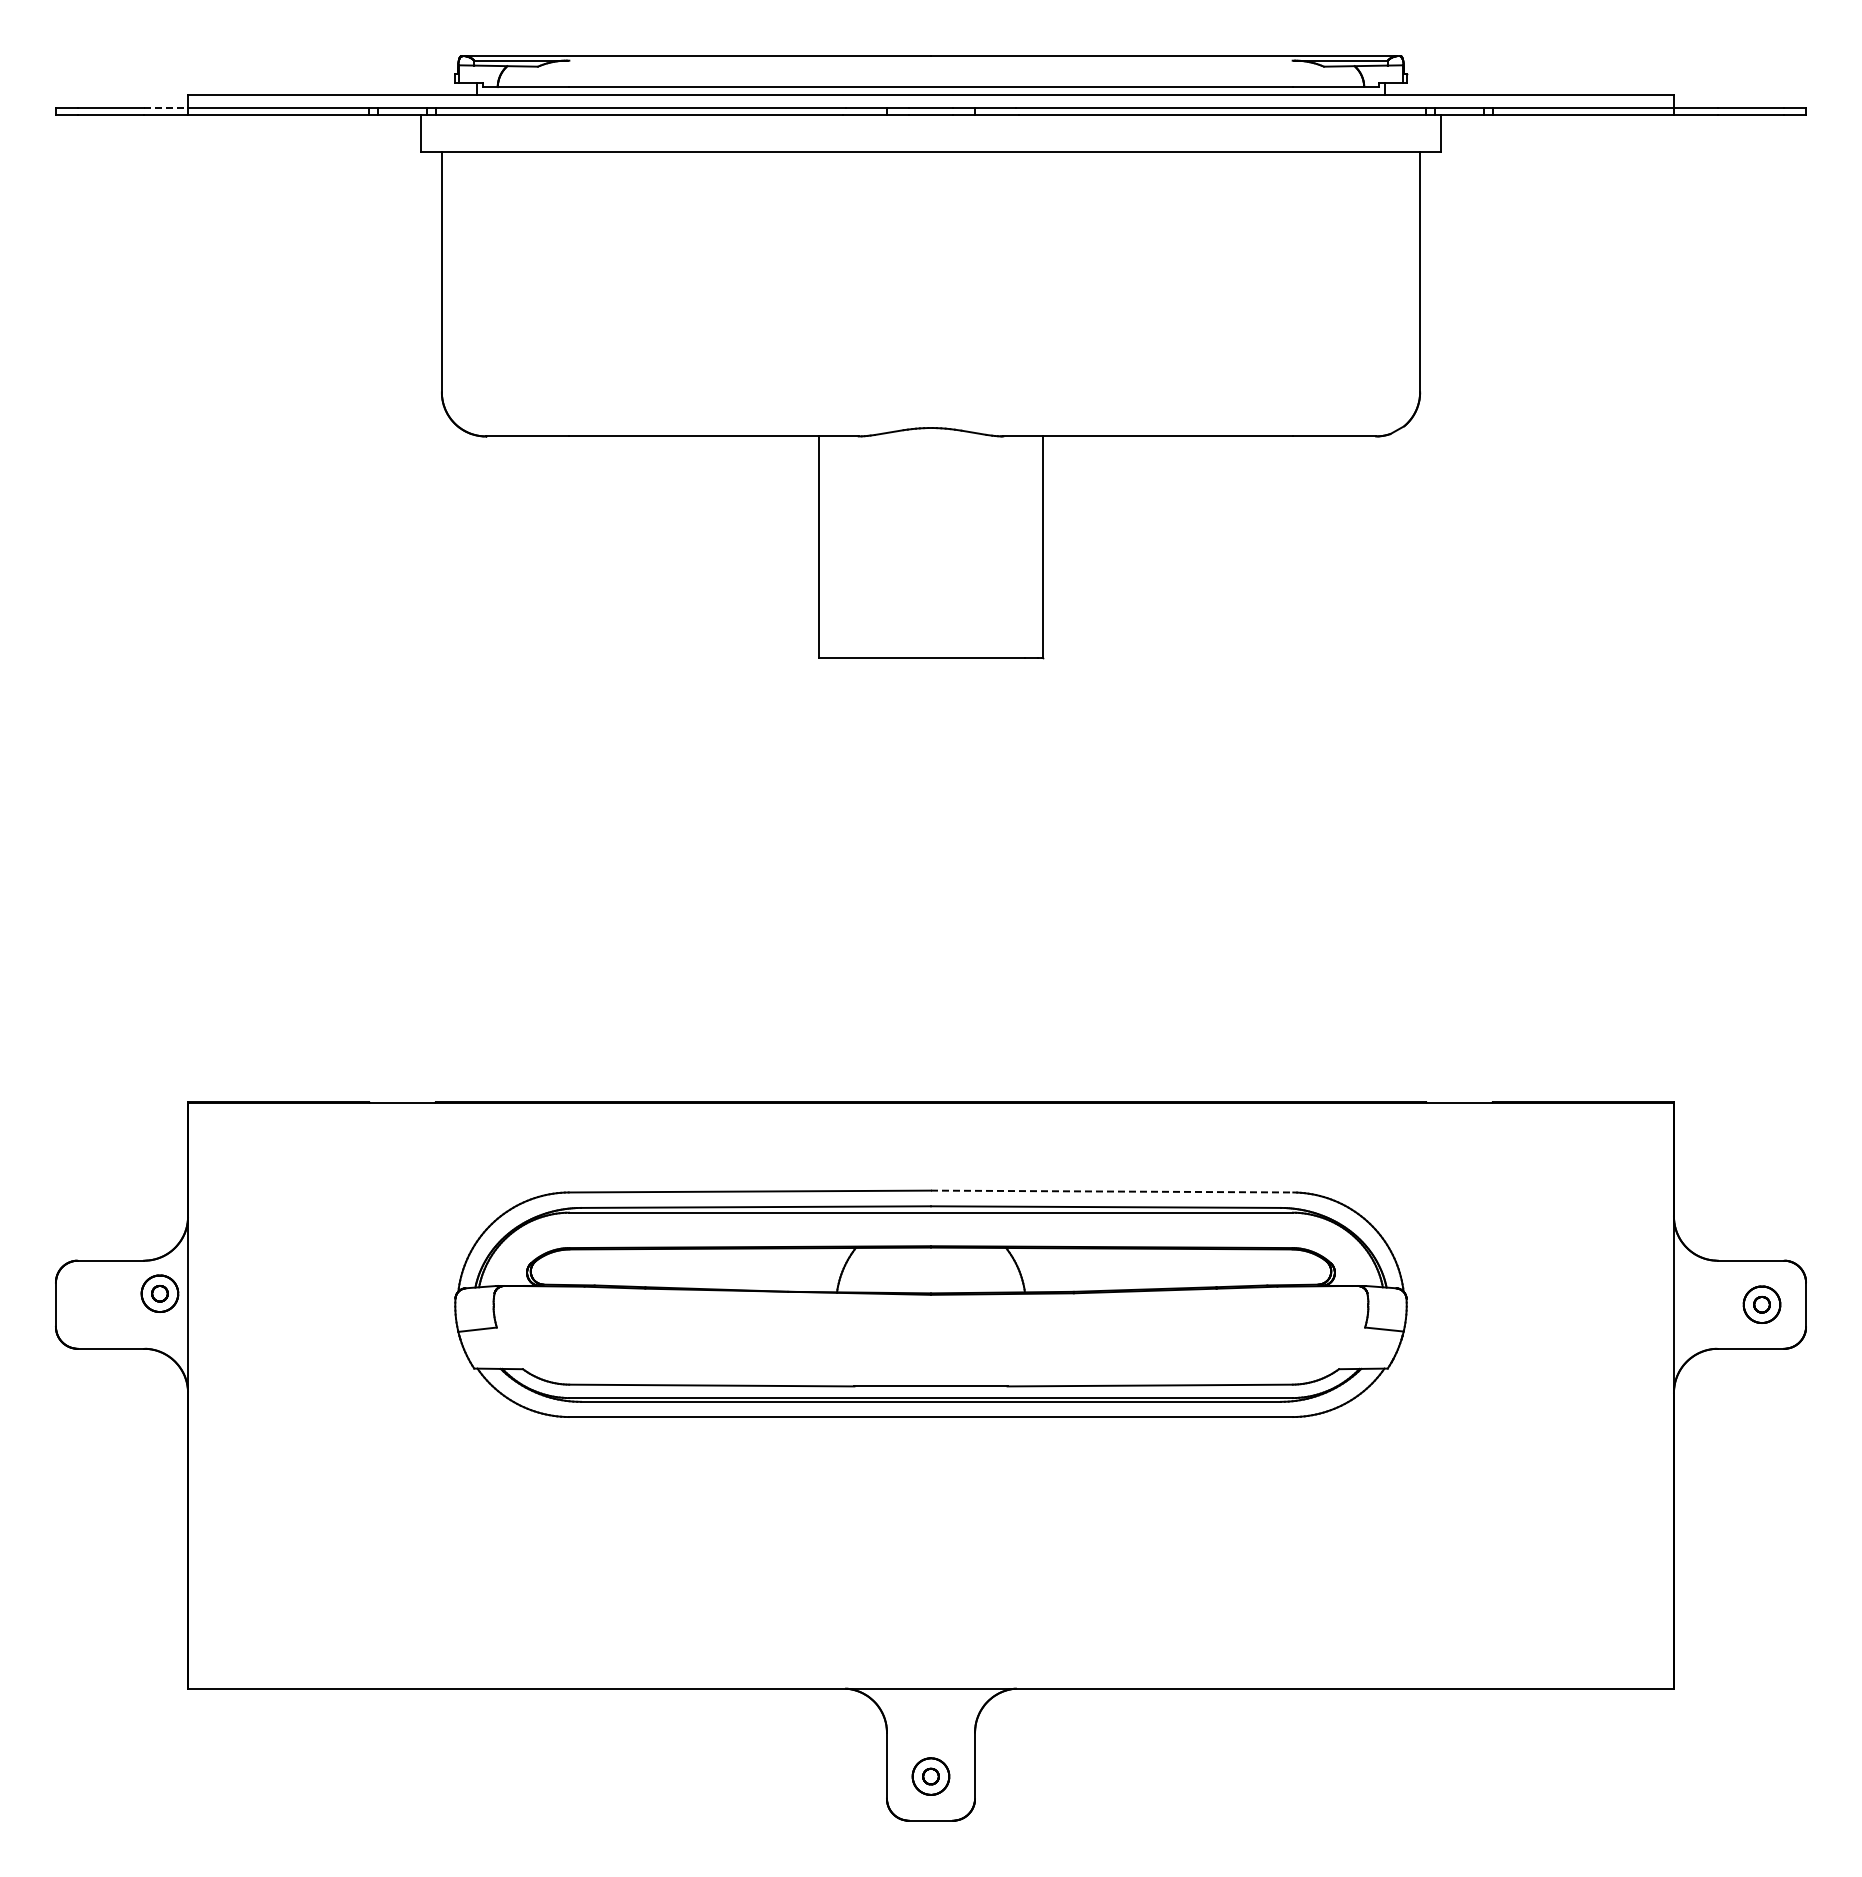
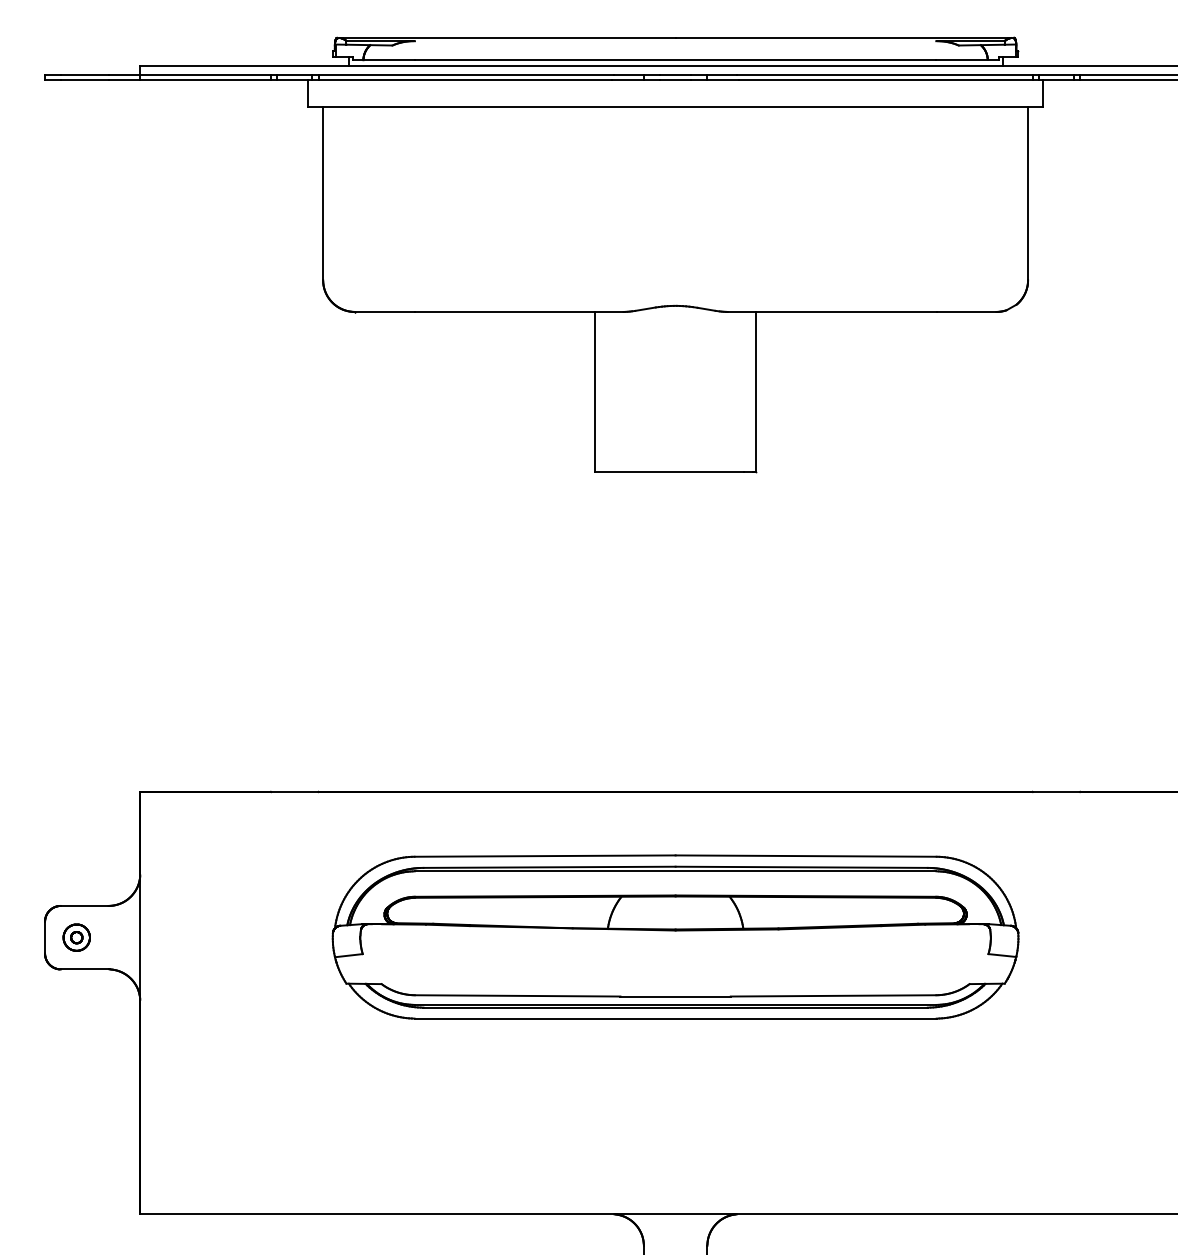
line: (166, 107) -> (124, 74), dashed -> solid
line: (1112, 1191) -> (806, 856), dashed -> solid
part: (159, 1293) -> (76, 937), moved

